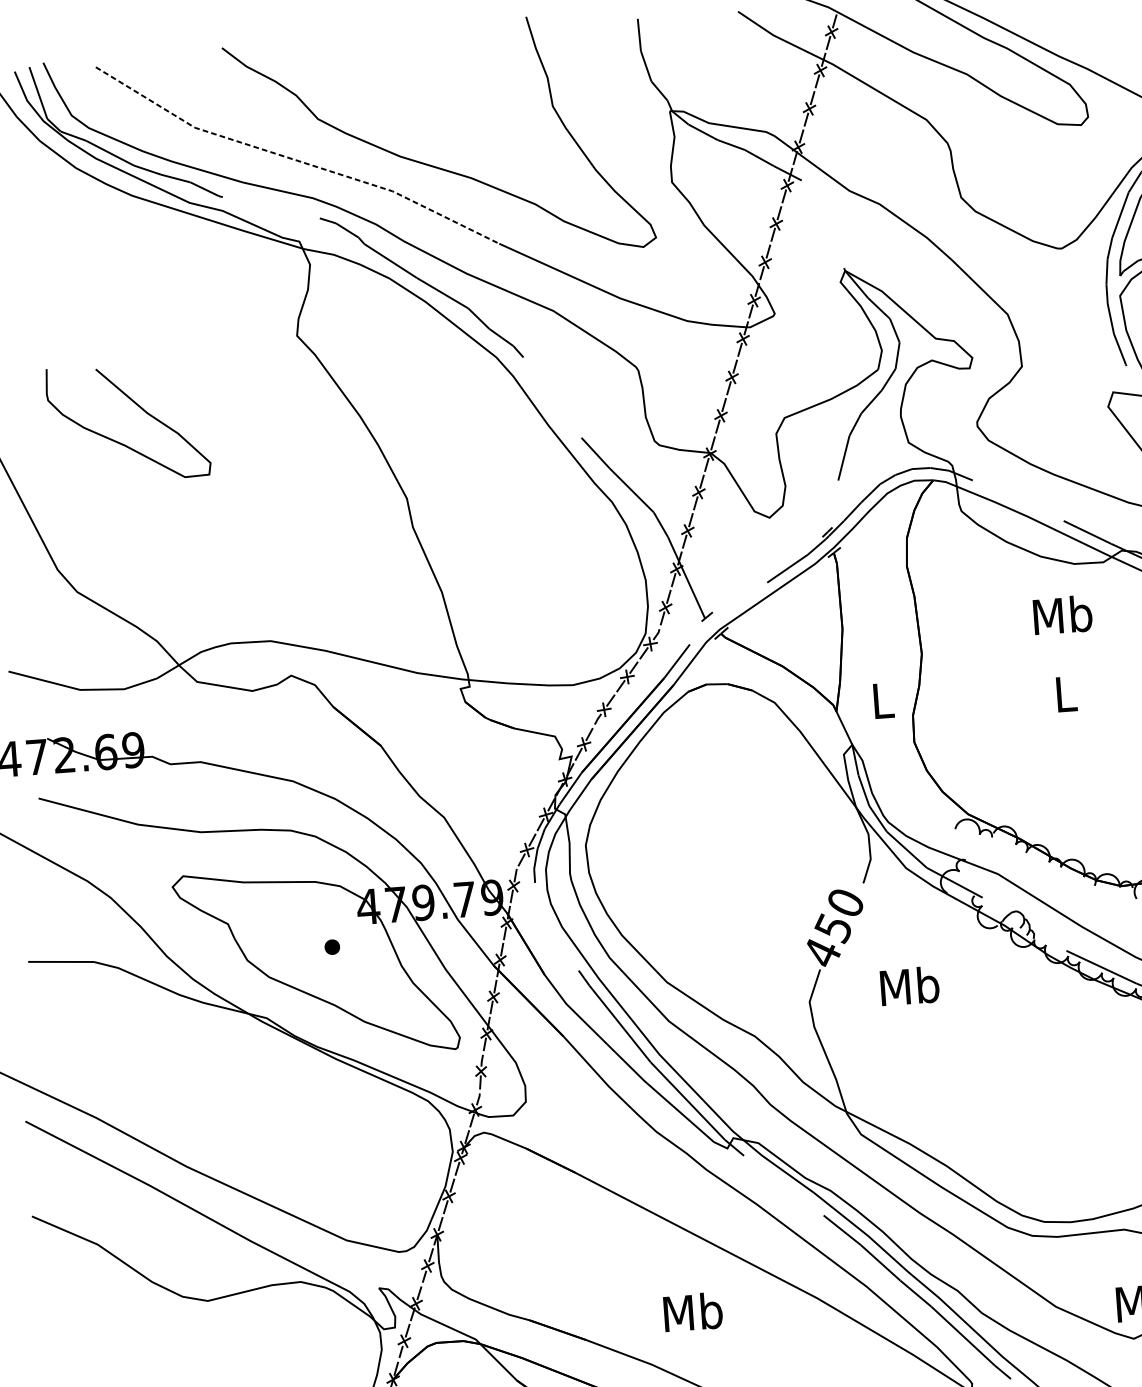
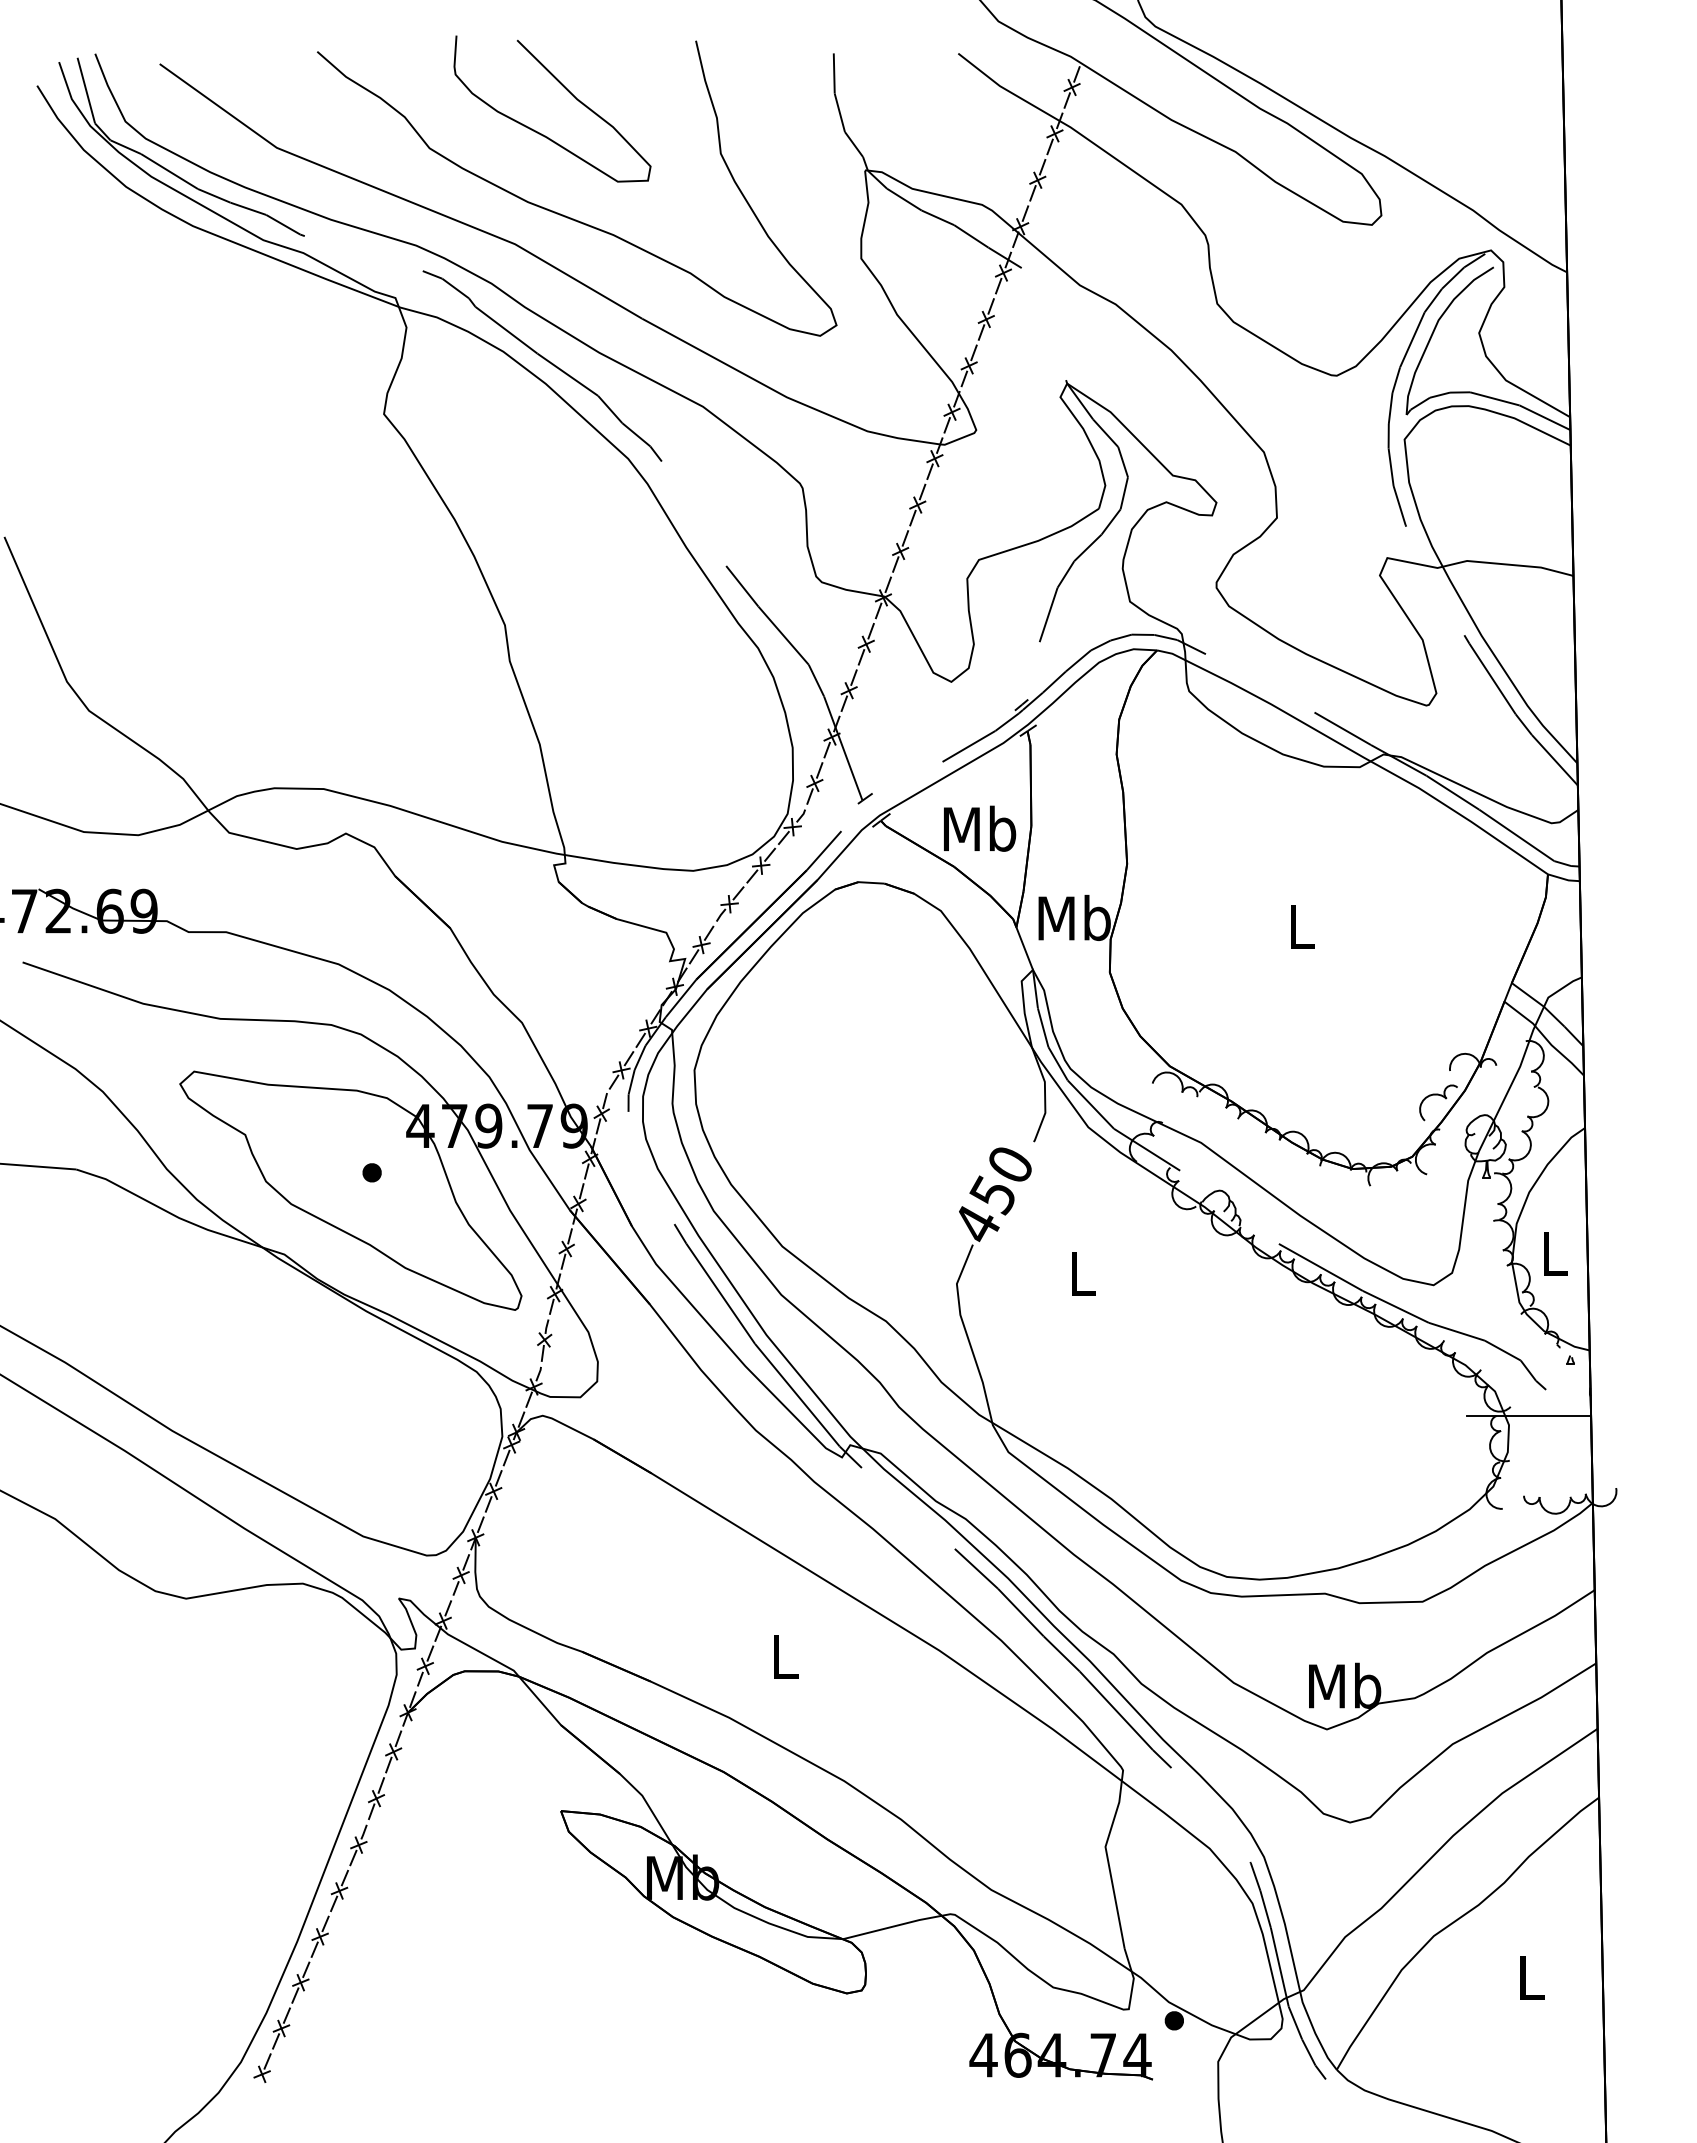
line: (295, 159) -> (397, 196), dashed -> solid
curve: (140, 408) -> (568, 92), moved
text: (1063, 614) -> (980, 828), moved
text: (882, 700) -> (1074, 917), L -> Mb
text: (910, 986) -> (1082, 1273), Mb -> L
text: (692, 1312) -> (784, 1656), Mb -> L

